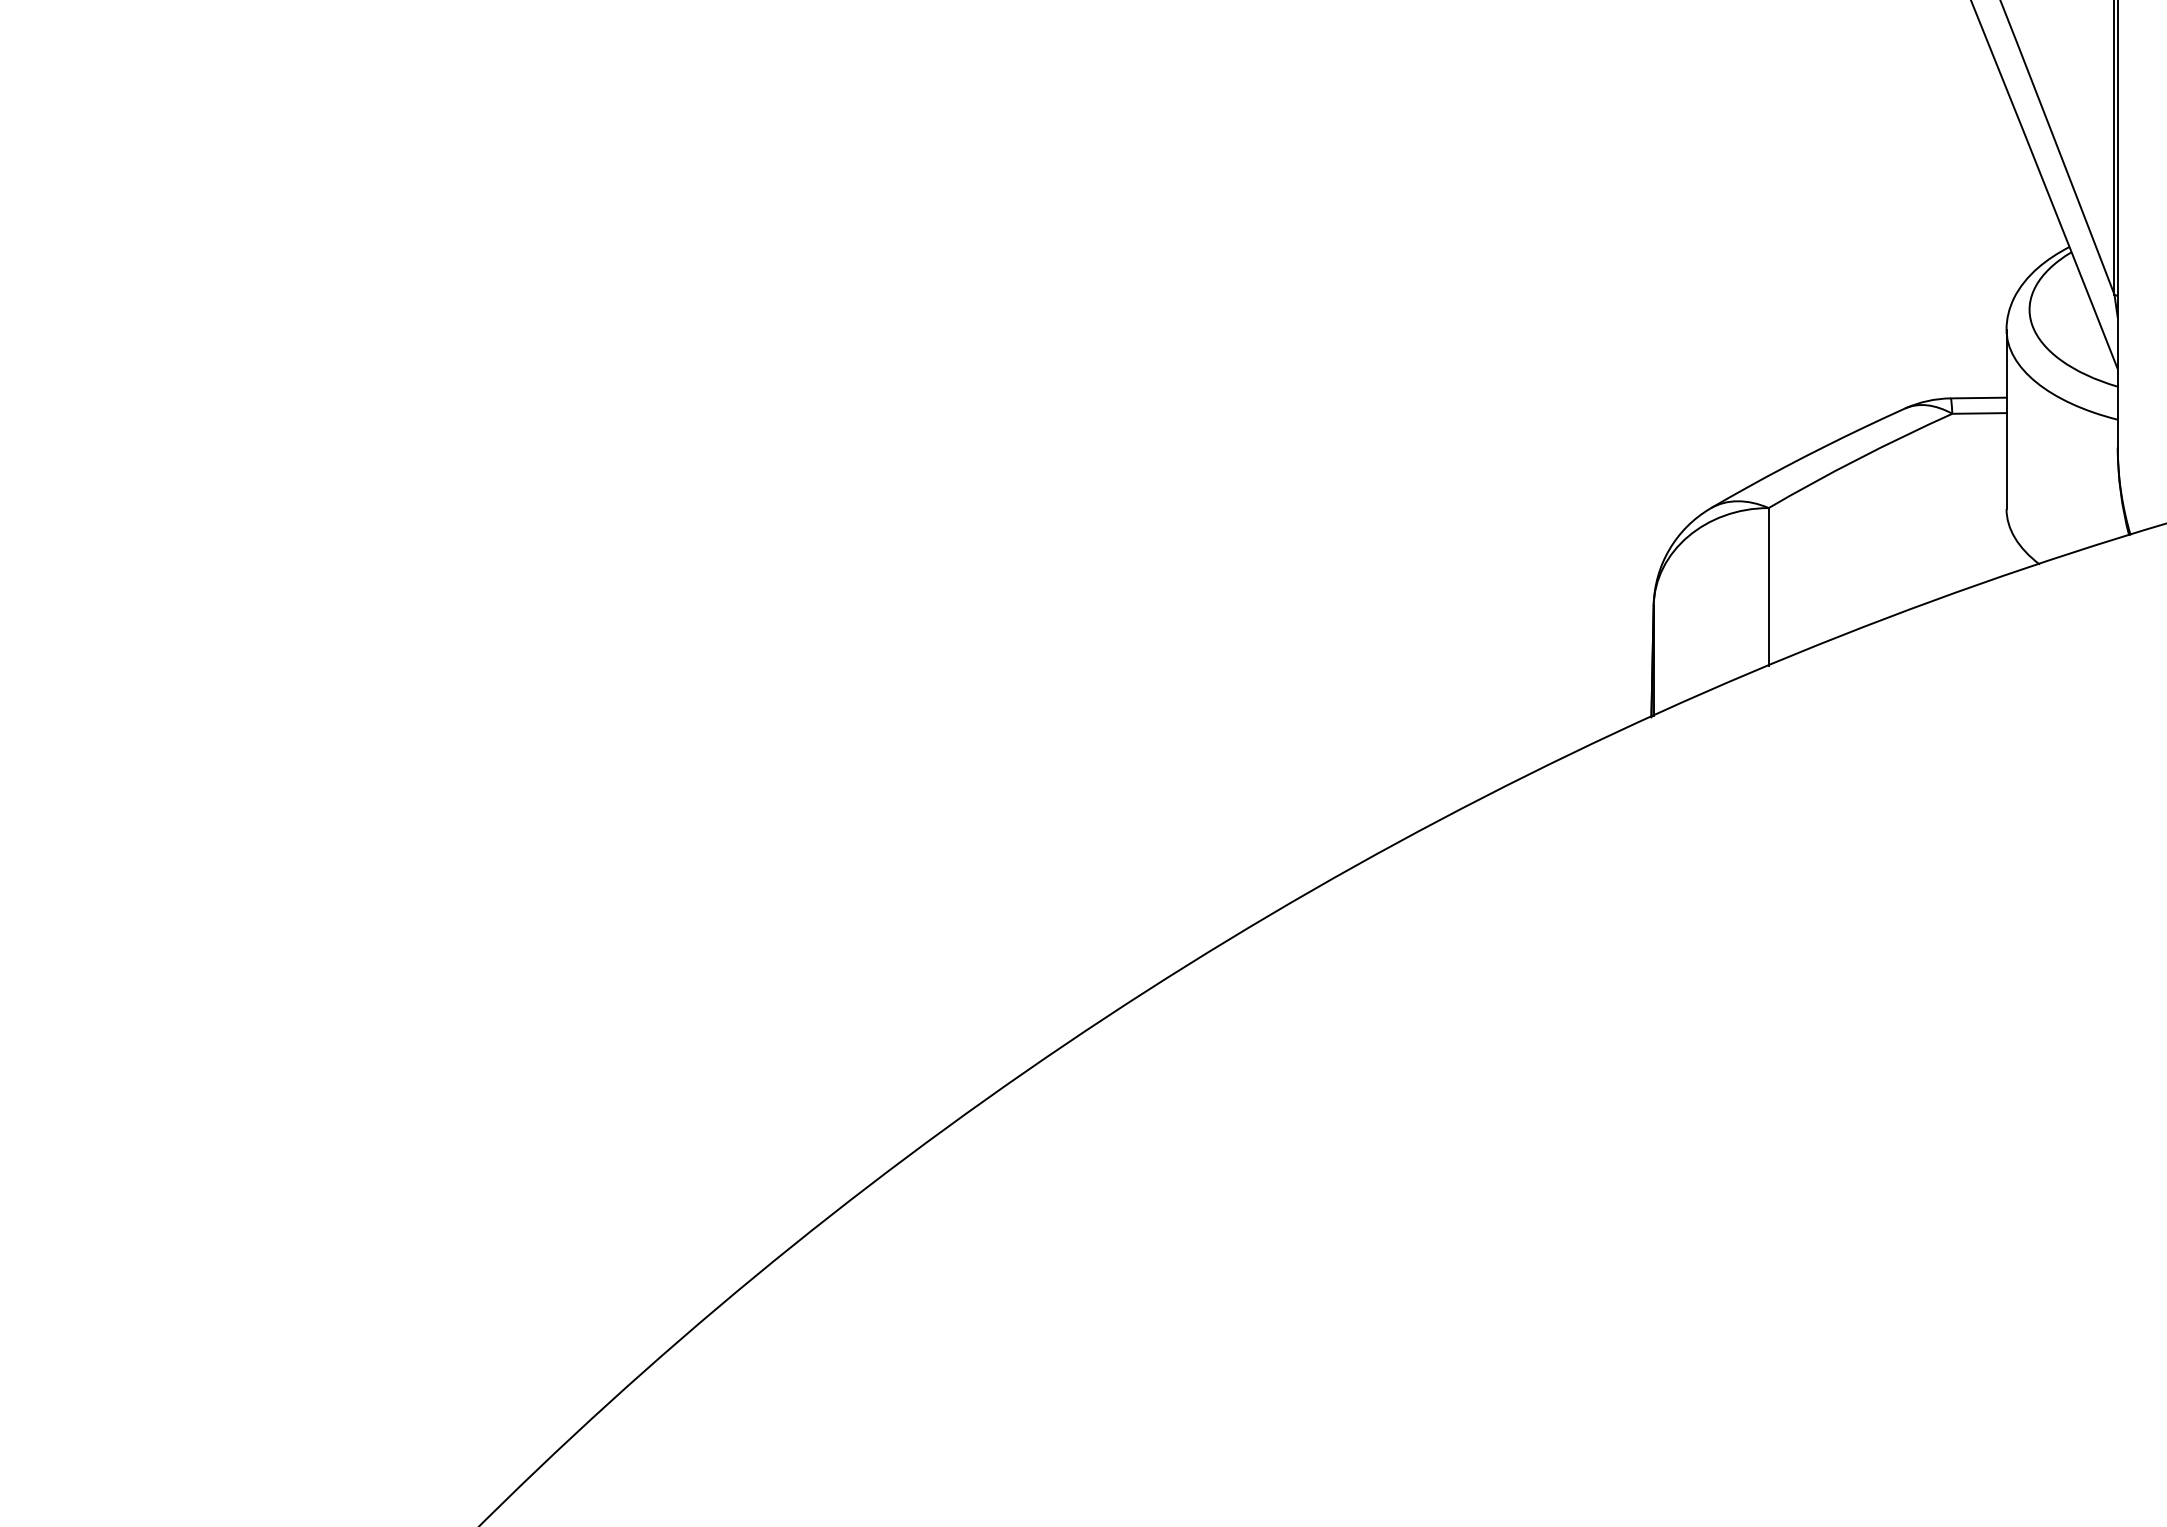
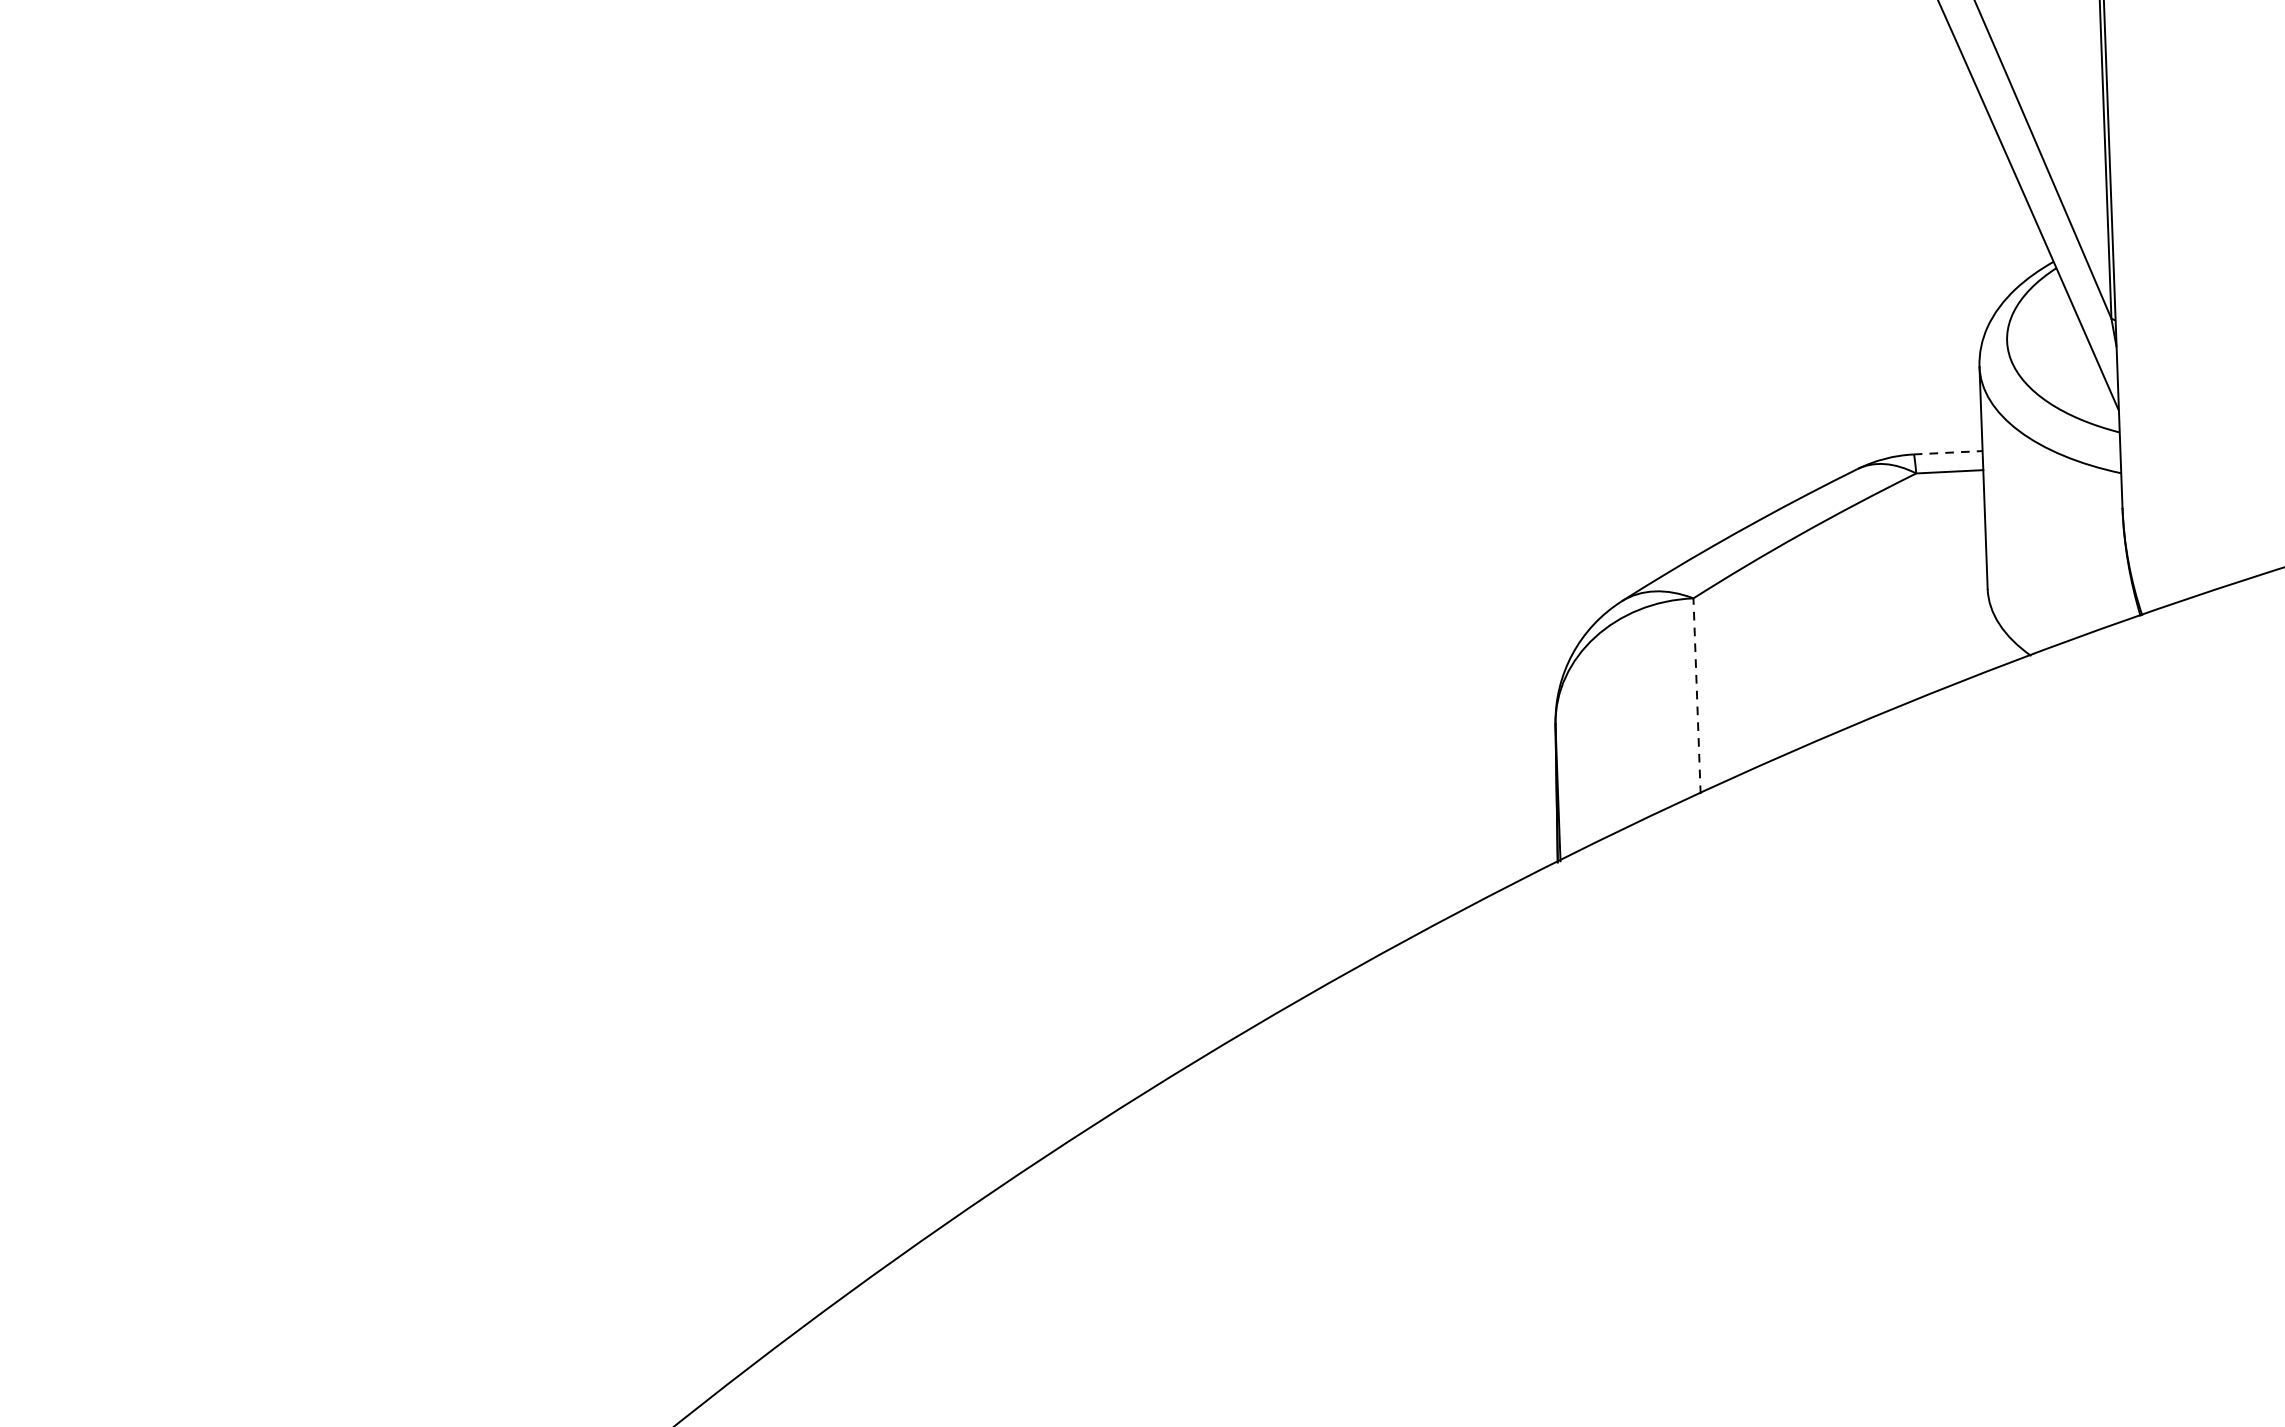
line: (1978, 398) -> (1947, 453), solid -> dashed
line: (1768, 586) -> (1696, 695), solid -> dashed

